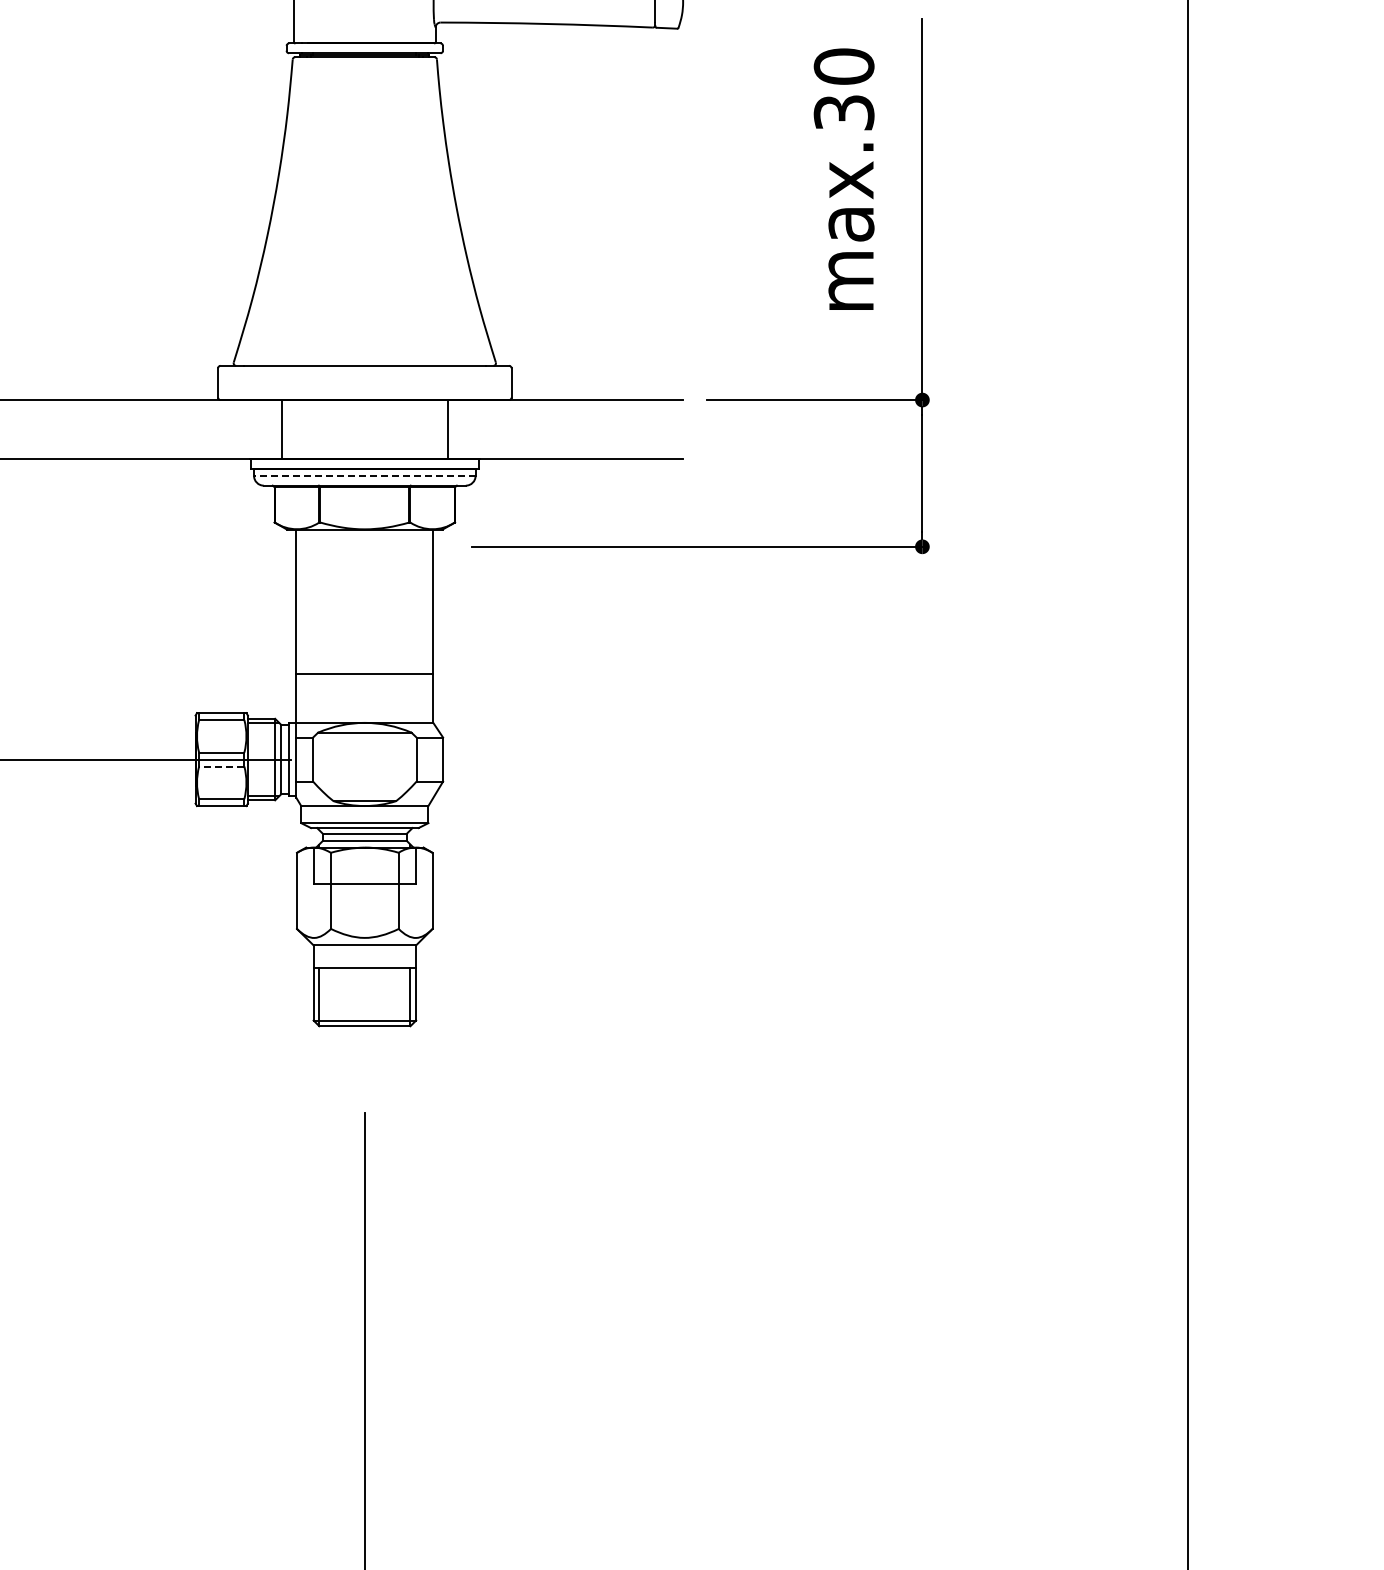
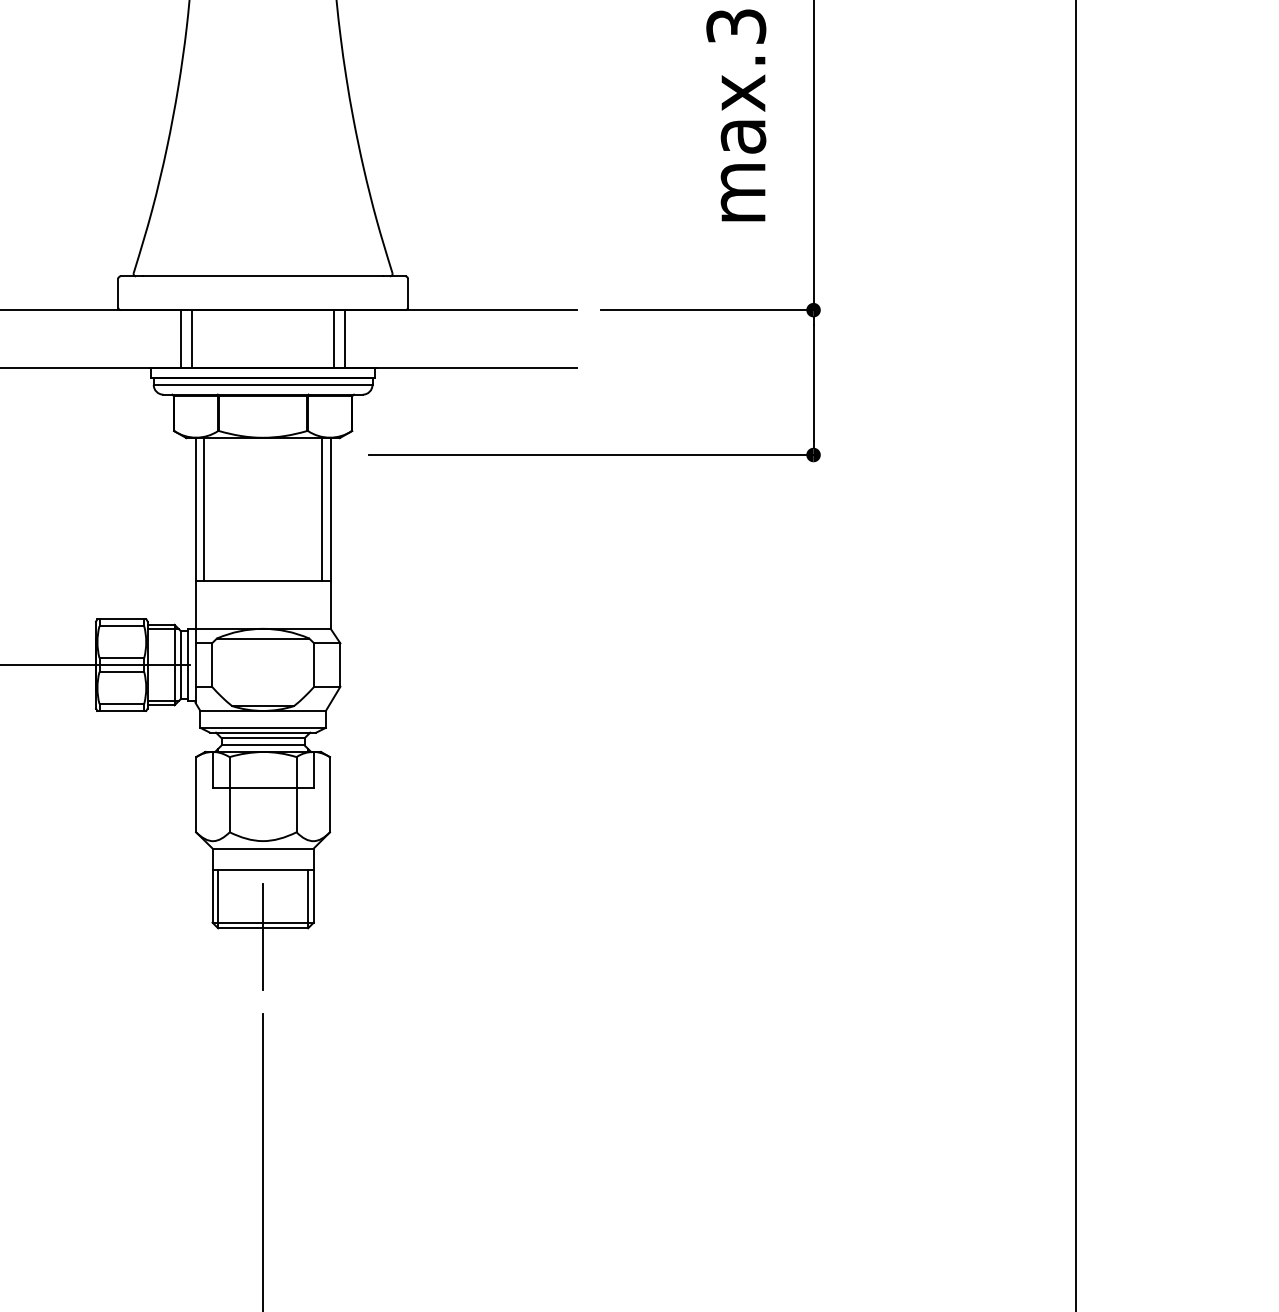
line: (292, 429) -> (191, 339), added
line: (436, 429) -> (333, 339), added
line: (364, 475) -> (262, 384), dashed -> solid
line: (305, 601) -> (204, 509), added
line: (424, 601) -> (322, 509), added
line: (221, 766) -> (121, 671), dashed -> solid
line: (364, 1034) -> (262, 936), added

